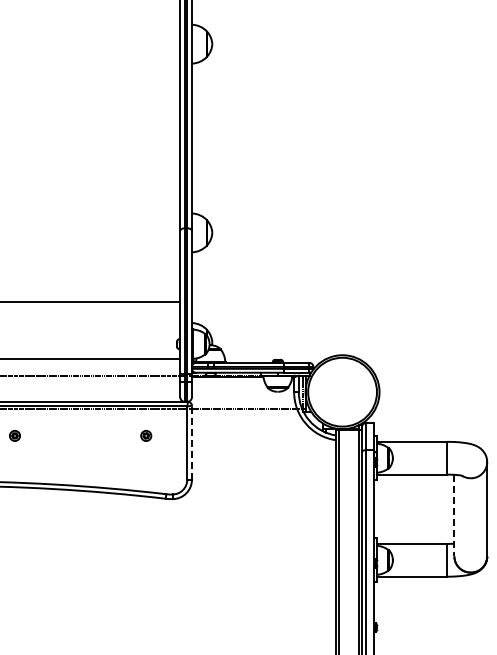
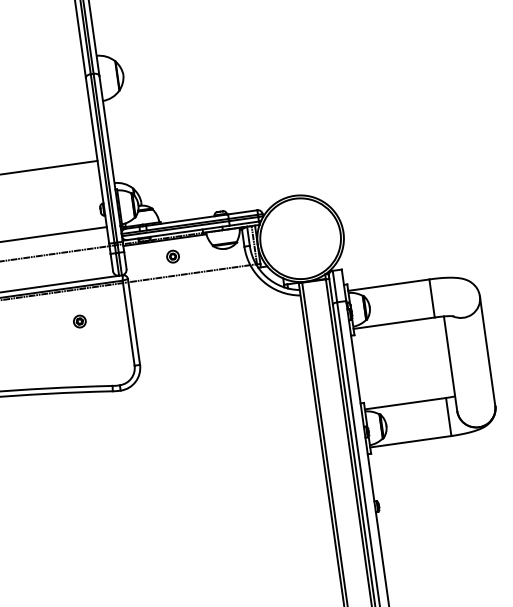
part: (232, 392) -> (172, 257), added
line: (191, 442) -> (133, 321), dashed -> solid
line: (454, 515) -> (450, 363), dashed -> solid

